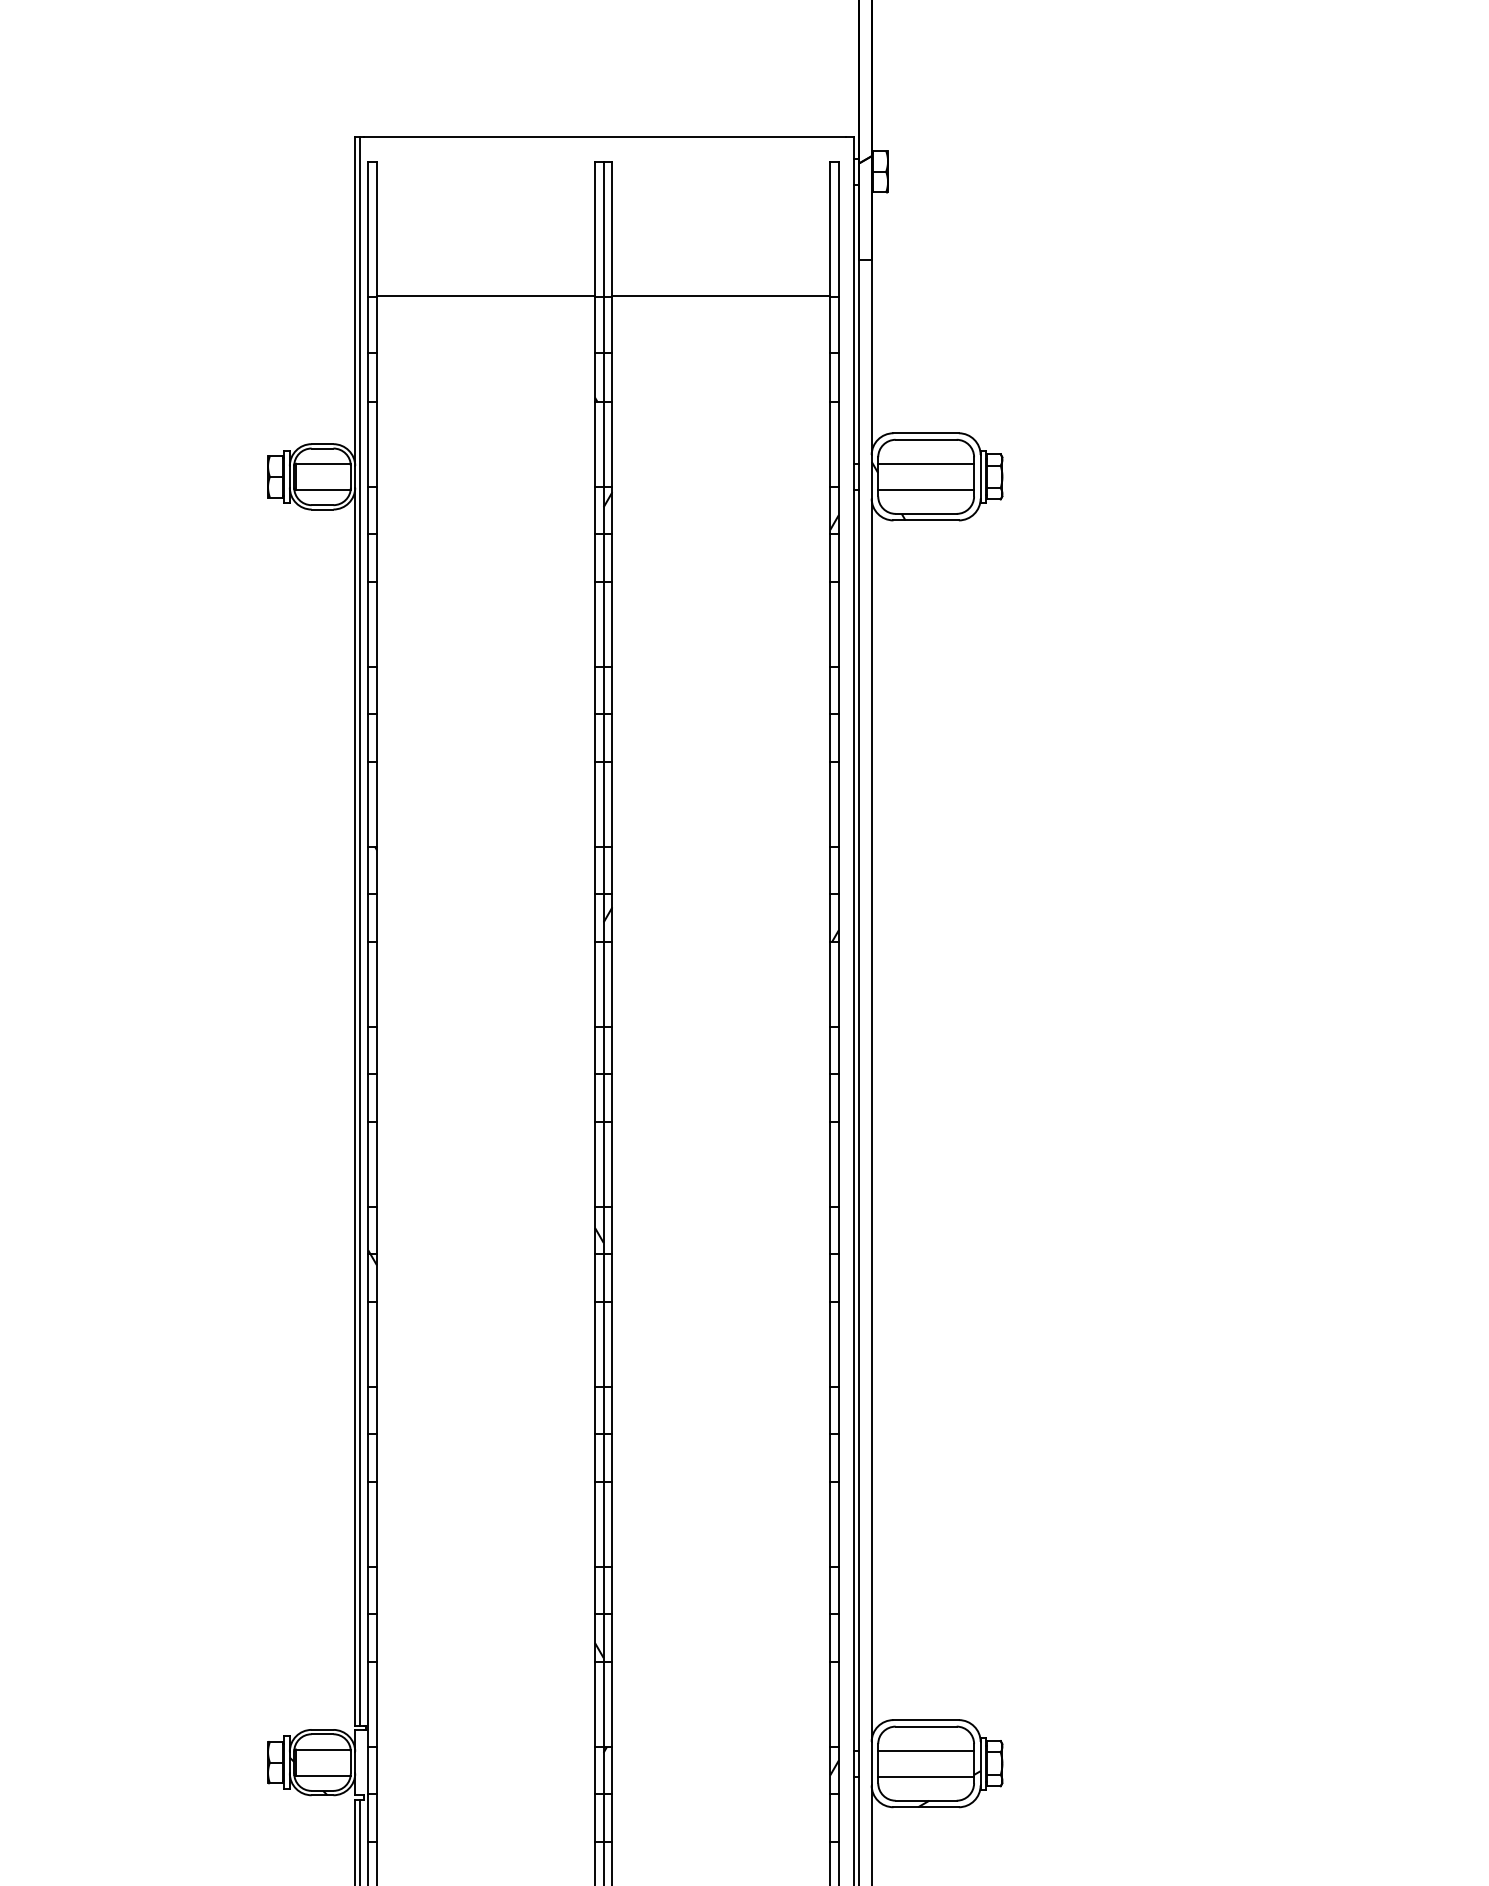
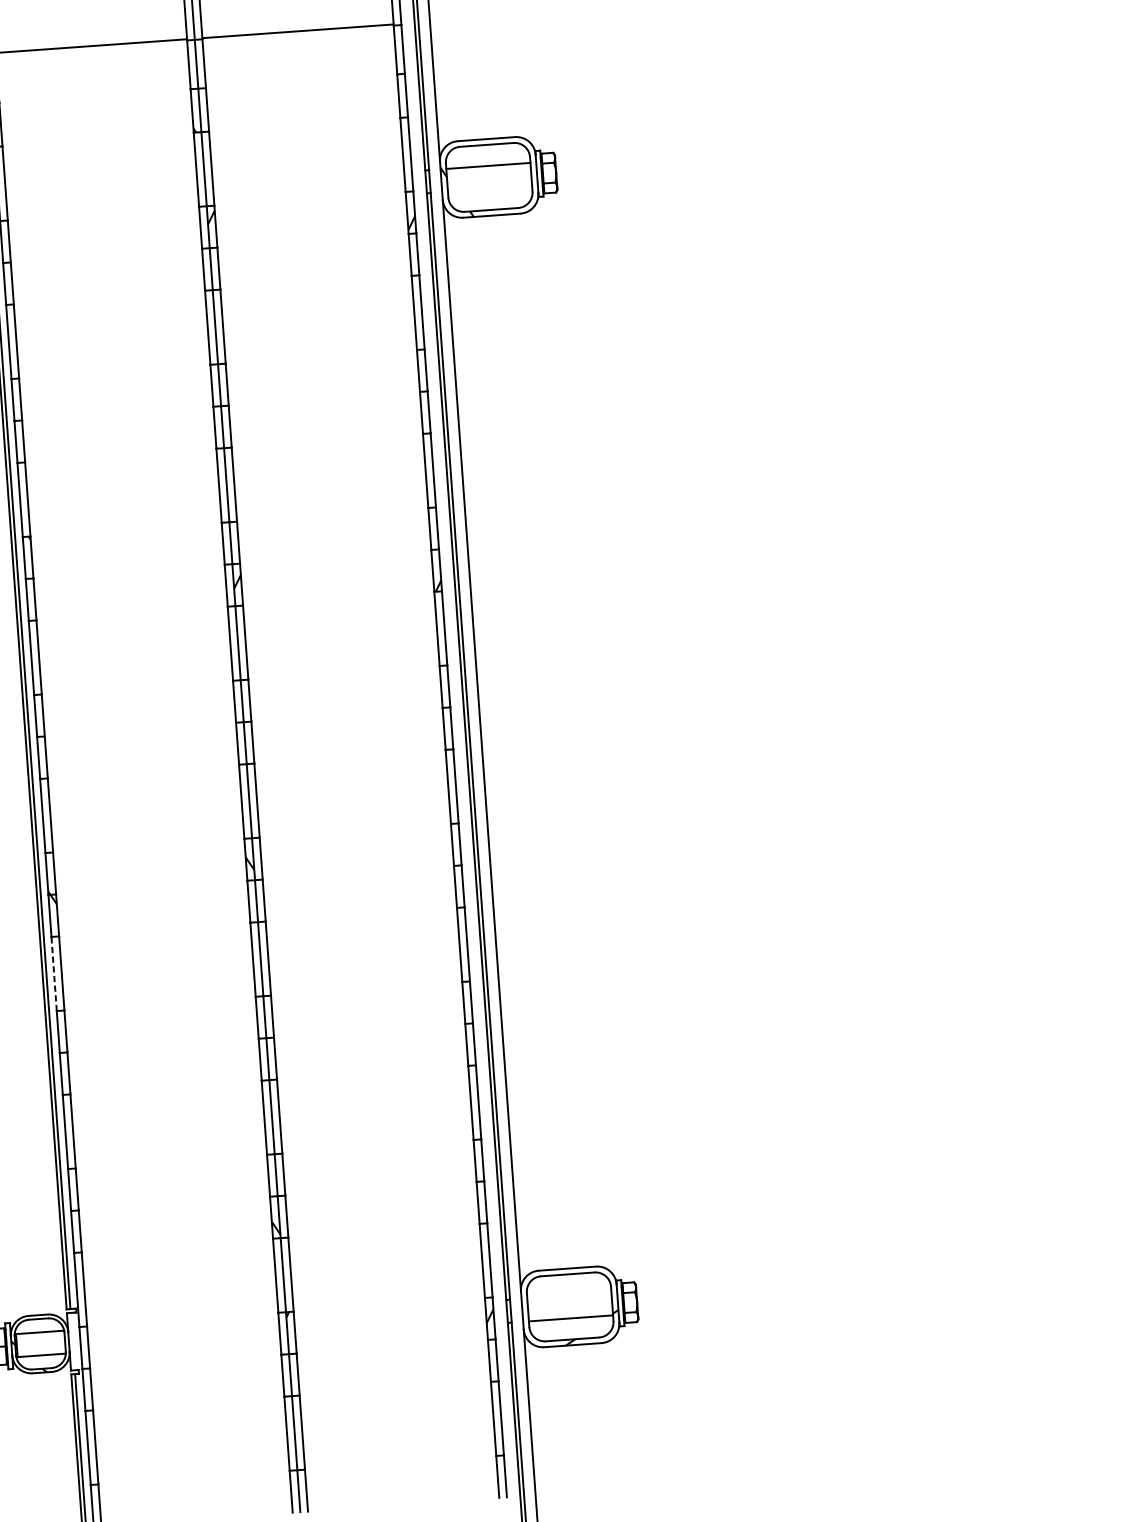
line: (926, 489) -> (490, 188), removed
line: (368, 1343) -> (54, 973), solid -> dashed
line: (926, 1750) -> (569, 1295), removed

